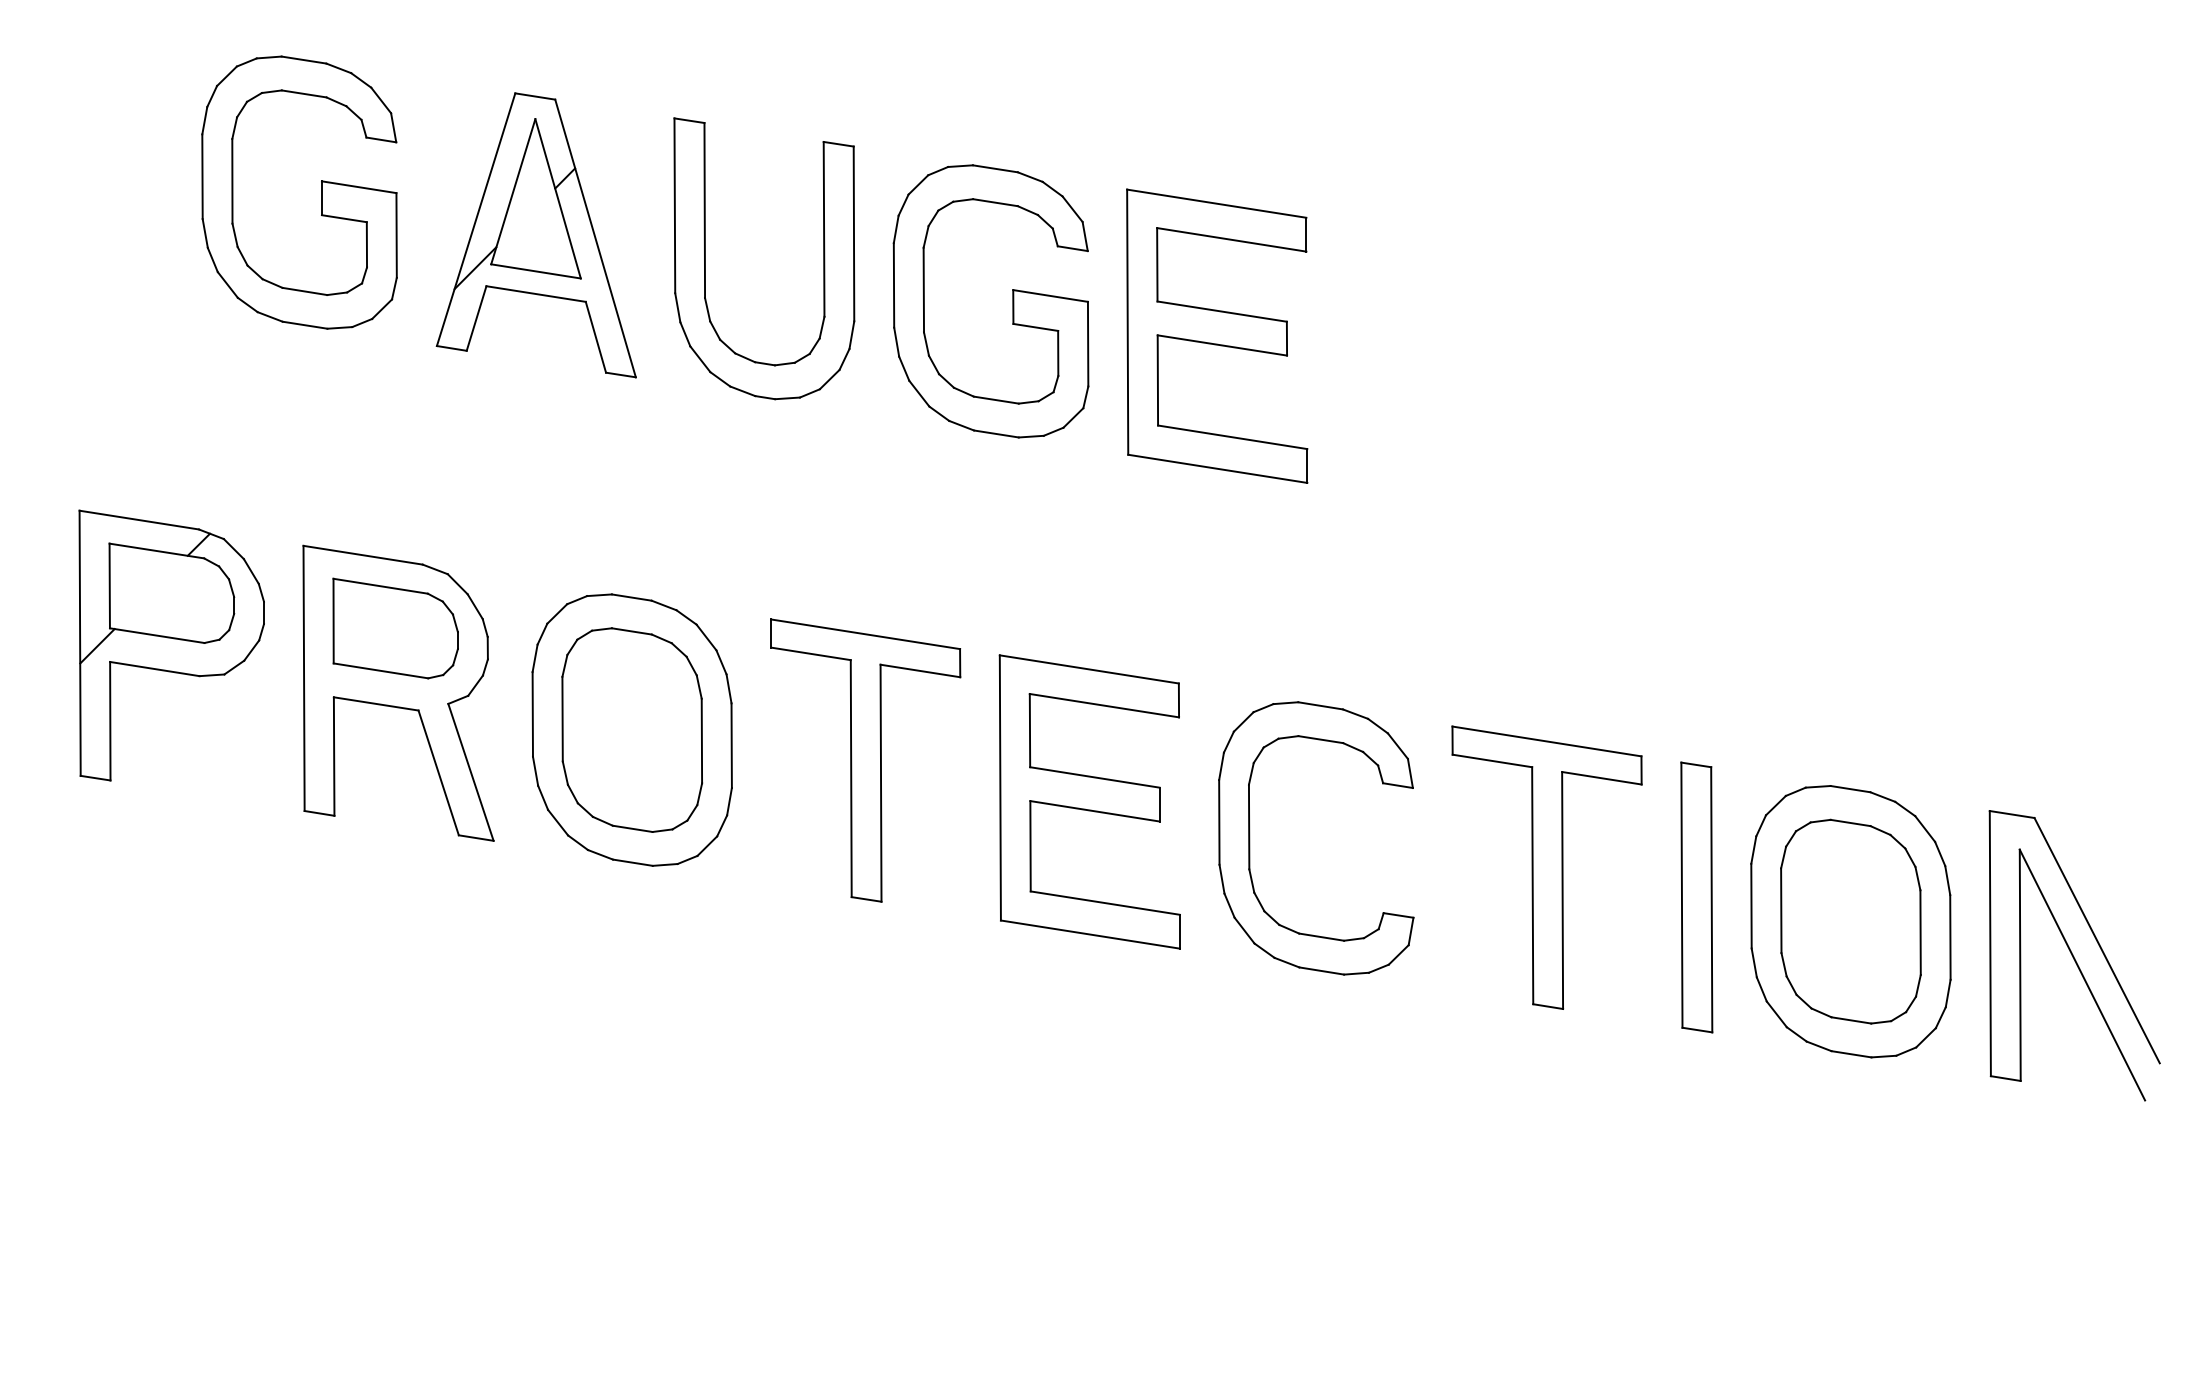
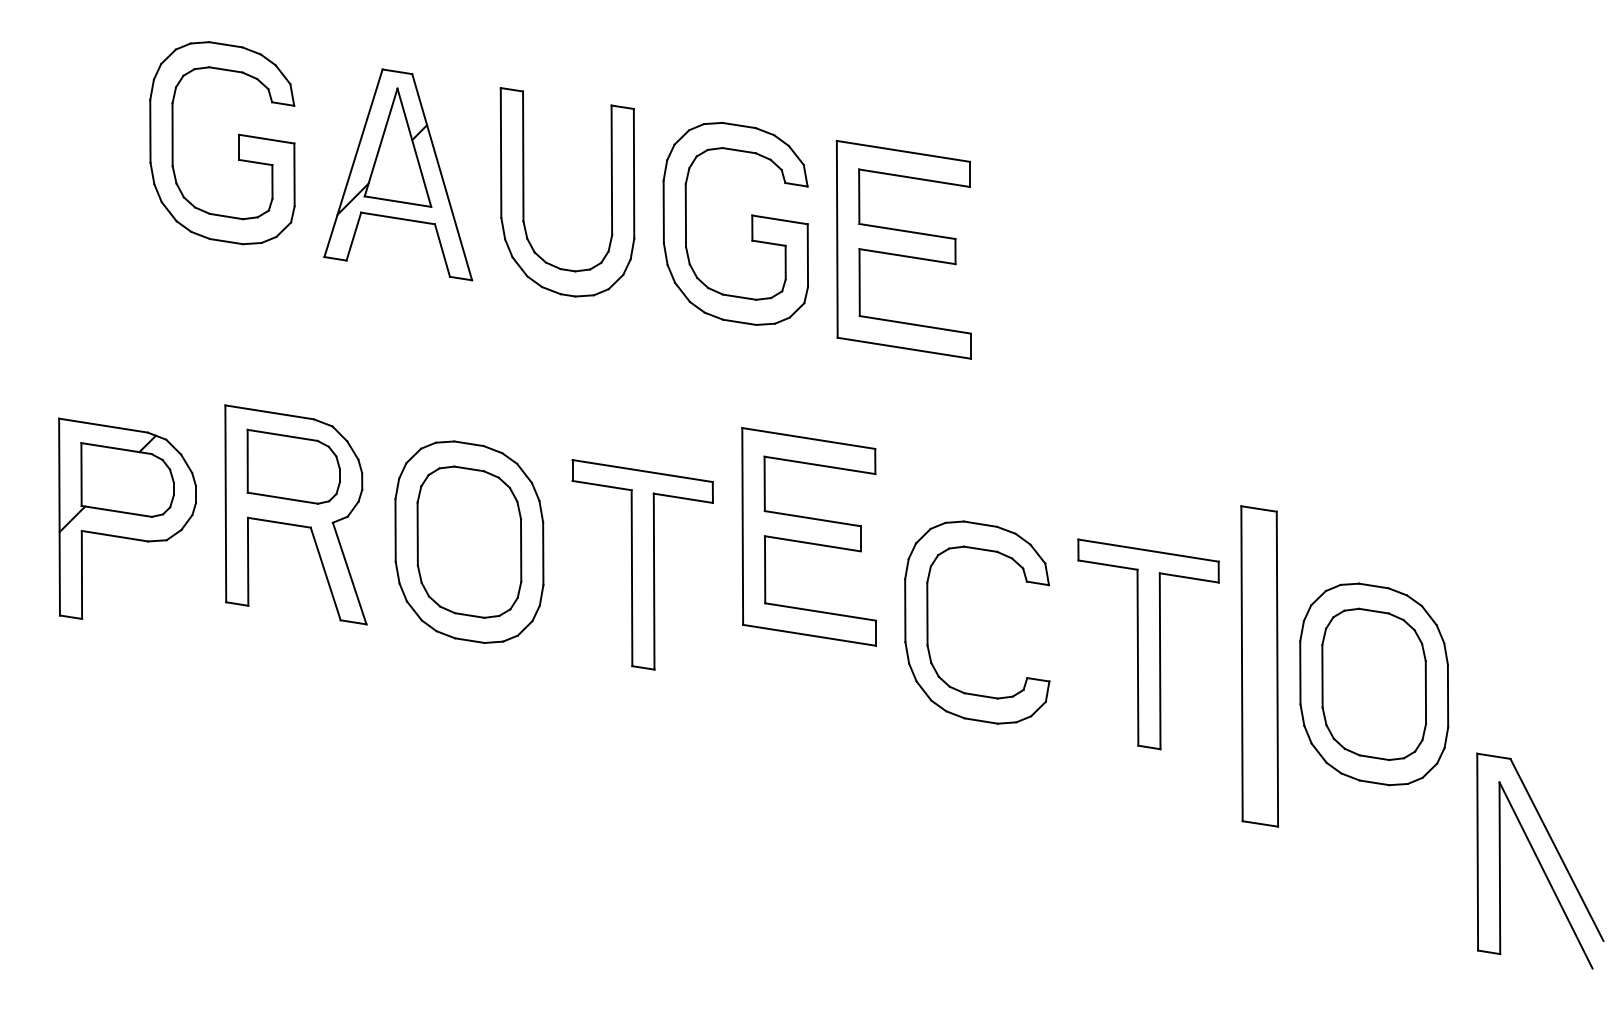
part: (171, 645) -> (127, 518), moved
part: (1089, 801) -> (808, 536), moved
part: (1696, 897) -> (1259, 666), size x1.6
part: (2074, 955) -> (1540, 860), moved

